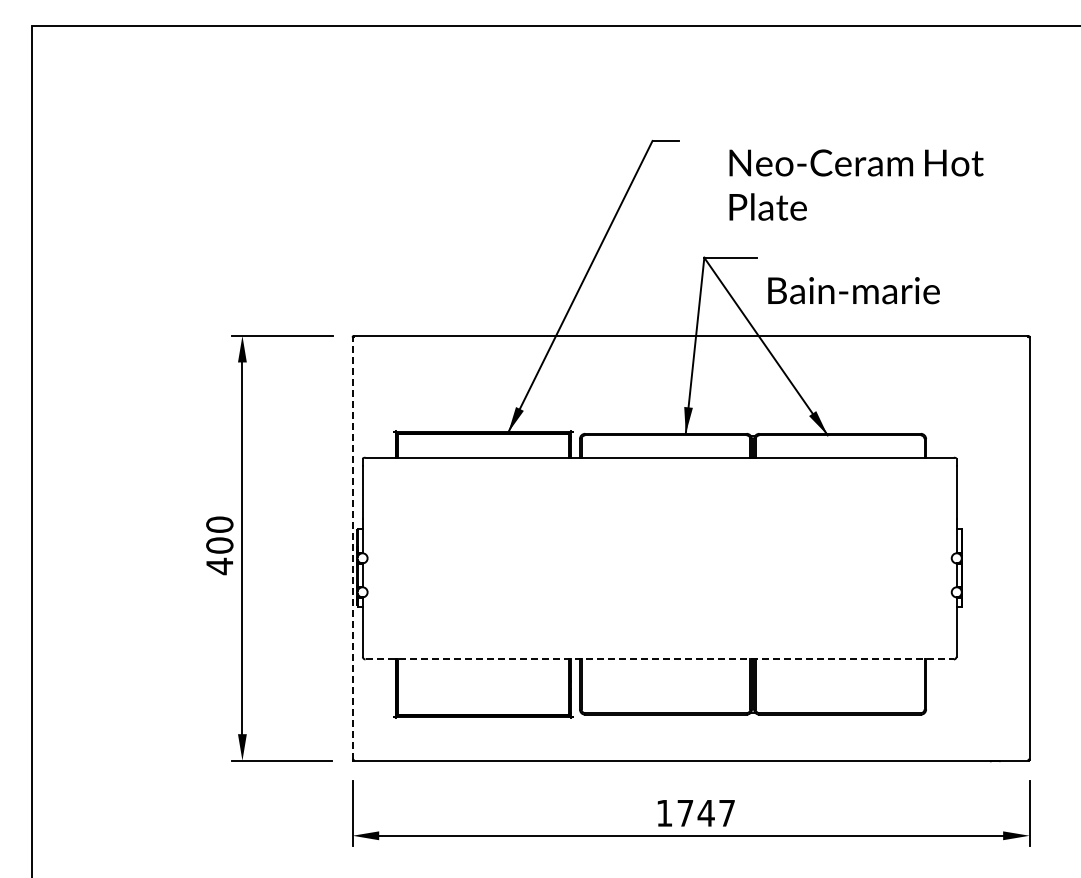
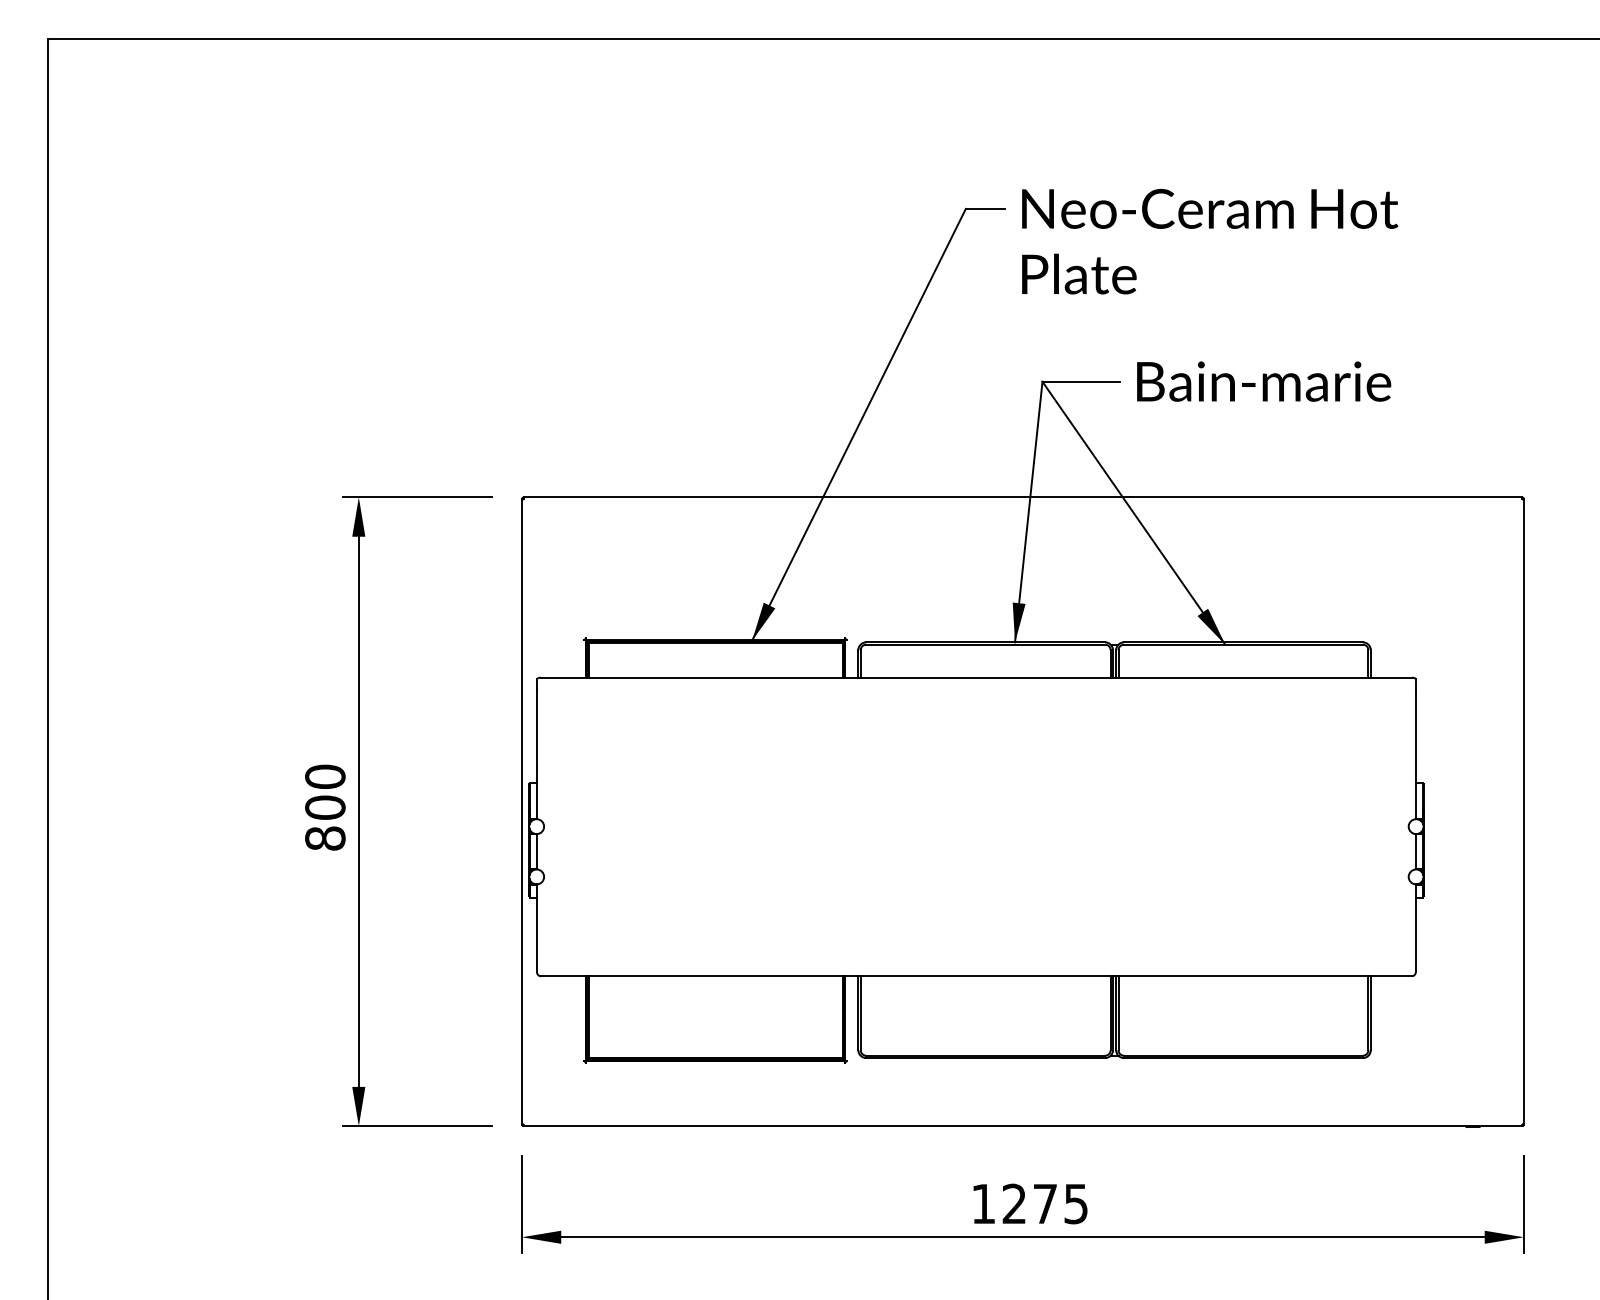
text: (856, 184) -> (1209, 240), moved
text: (853, 290) -> (1263, 381), moved
line: (352, 548) -> (521, 812), dashed -> solid
text: (219, 566) -> (324, 838), 400 -> 800
line: (660, 659) -> (977, 976), dashed -> solid
text: (705, 812) -> (1044, 1202), 1747 -> 1275

